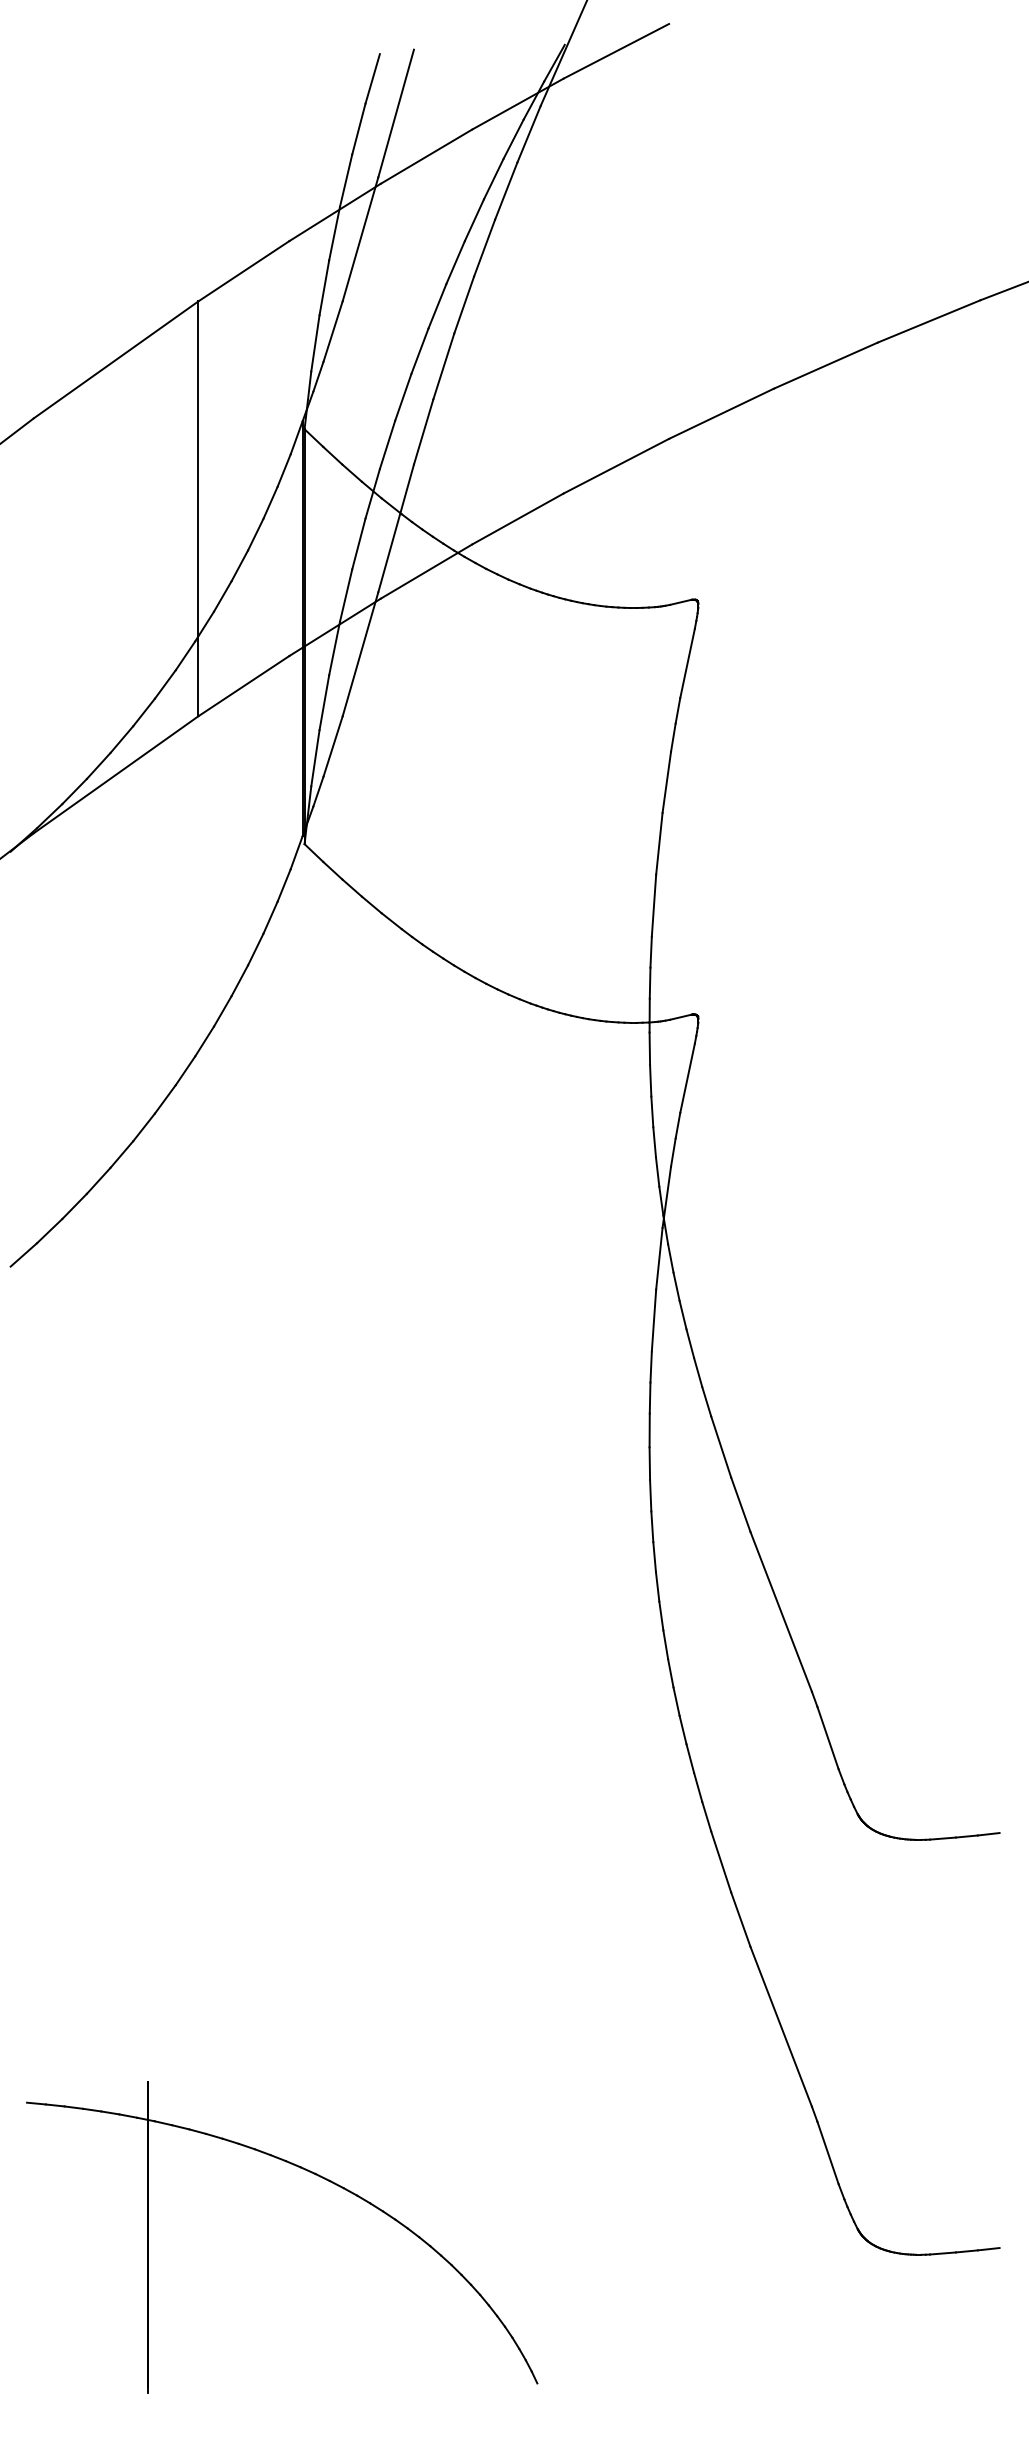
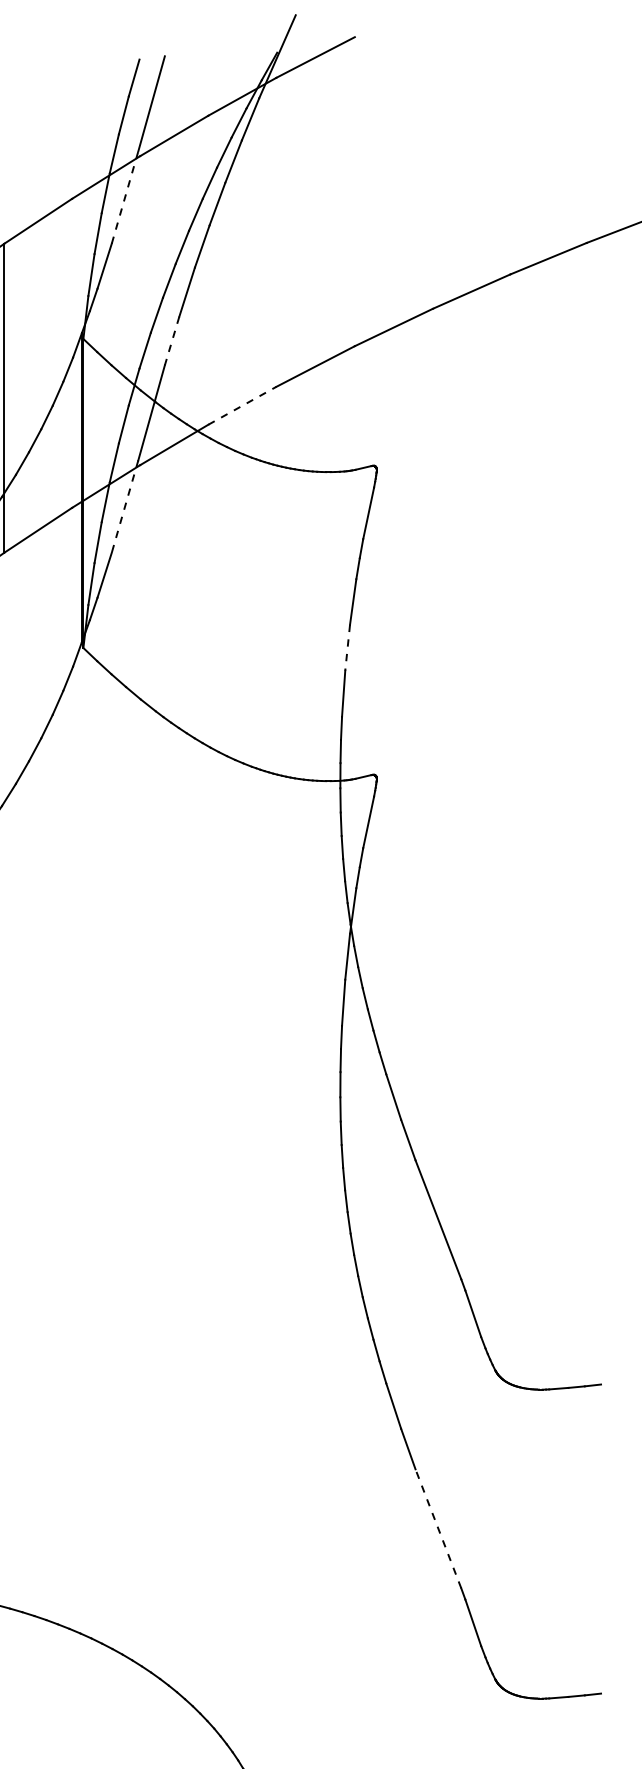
line: (360, 238) -> (125, 196), solid -> dashed
line: (423, 432) -> (171, 341), solid -> dashed
line: (518, 518) -> (242, 405), solid -> dashed
line: (360, 654) -> (125, 506), solid -> dashed
line: (659, 844) -> (347, 648), solid -> dashed
line: (781, 2026) -> (438, 1528), solid -> dashed

